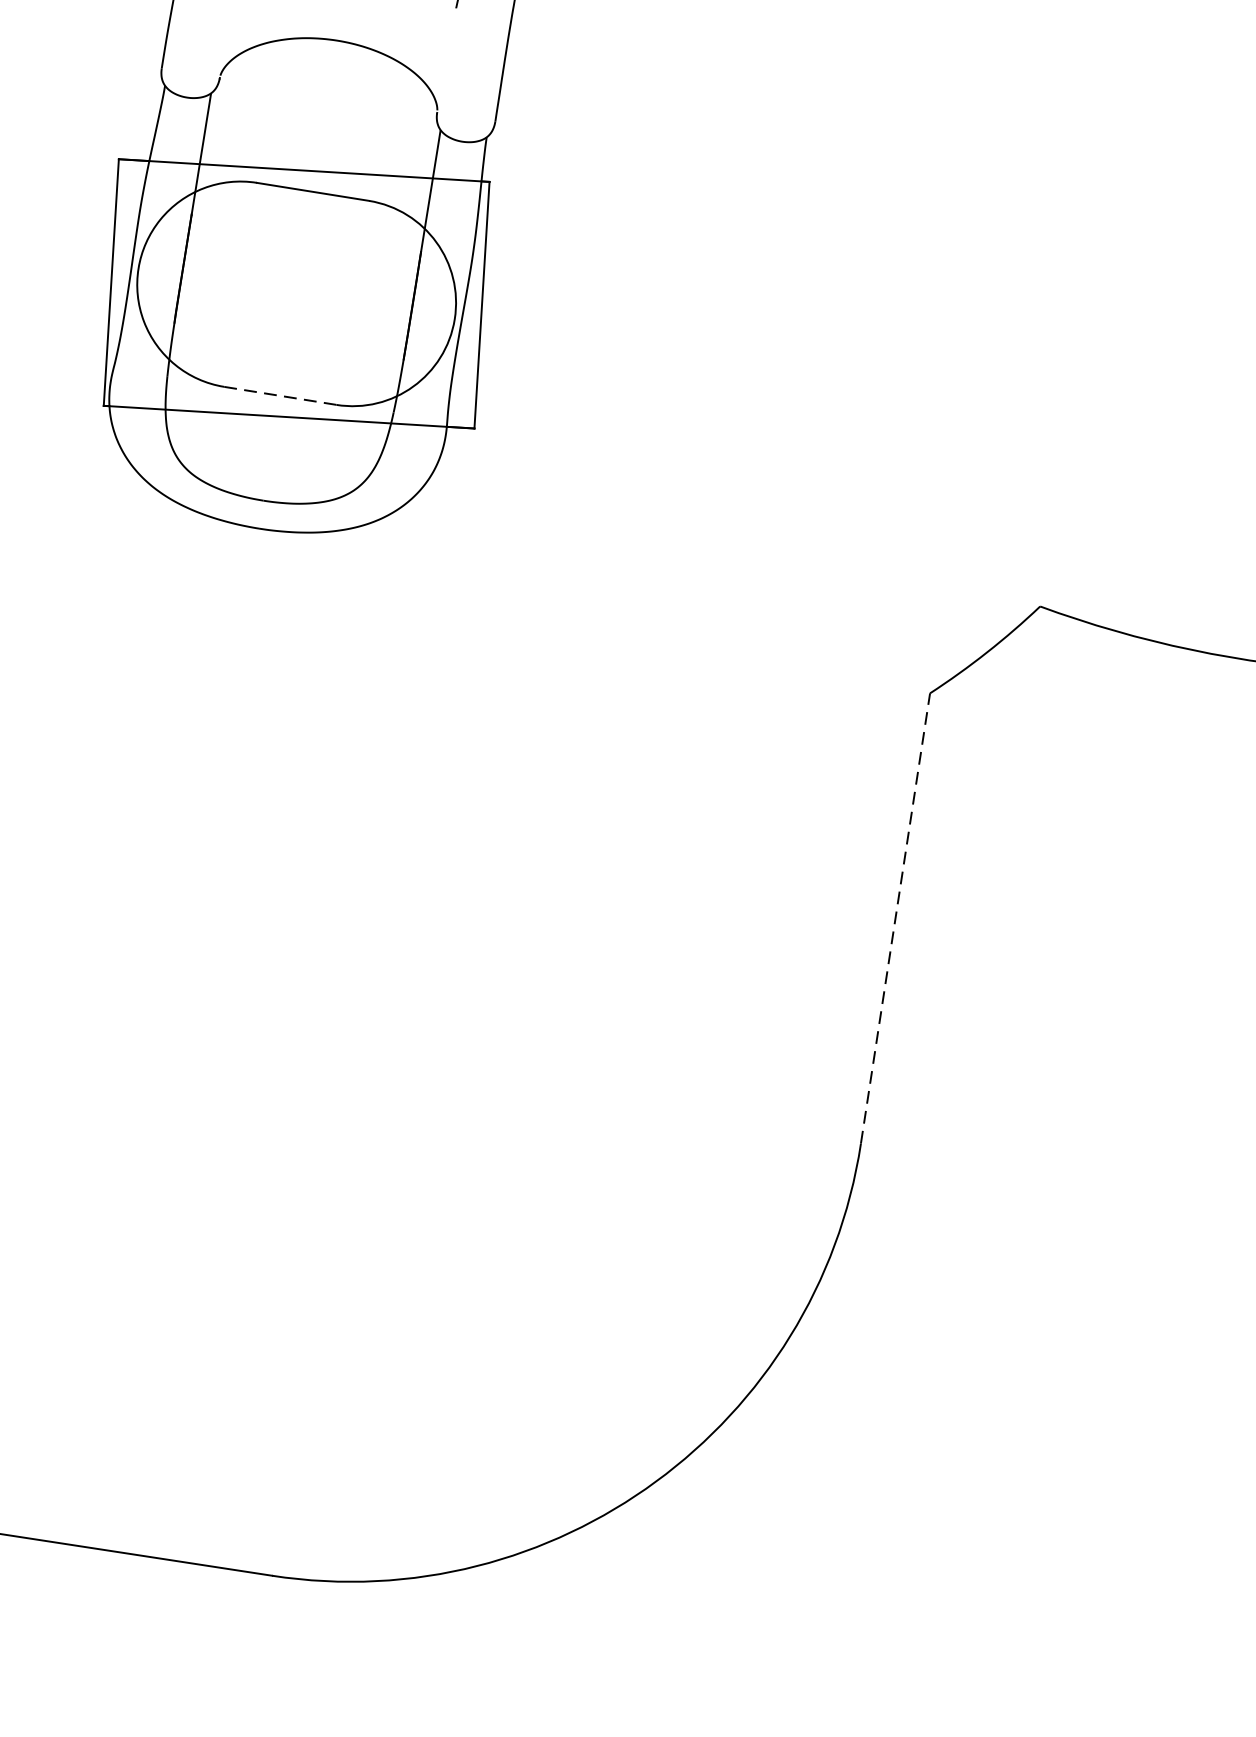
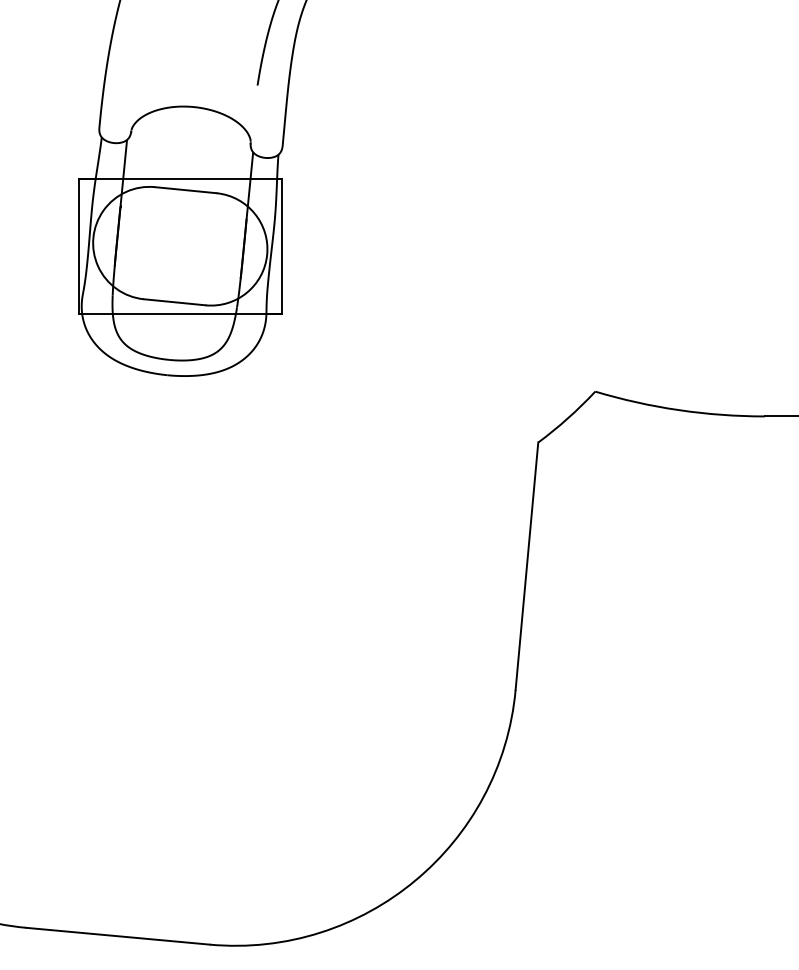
line: (279, 396) -> (174, 302), dashed -> solid
line: (896, 917) -> (527, 565), dashed -> solid

